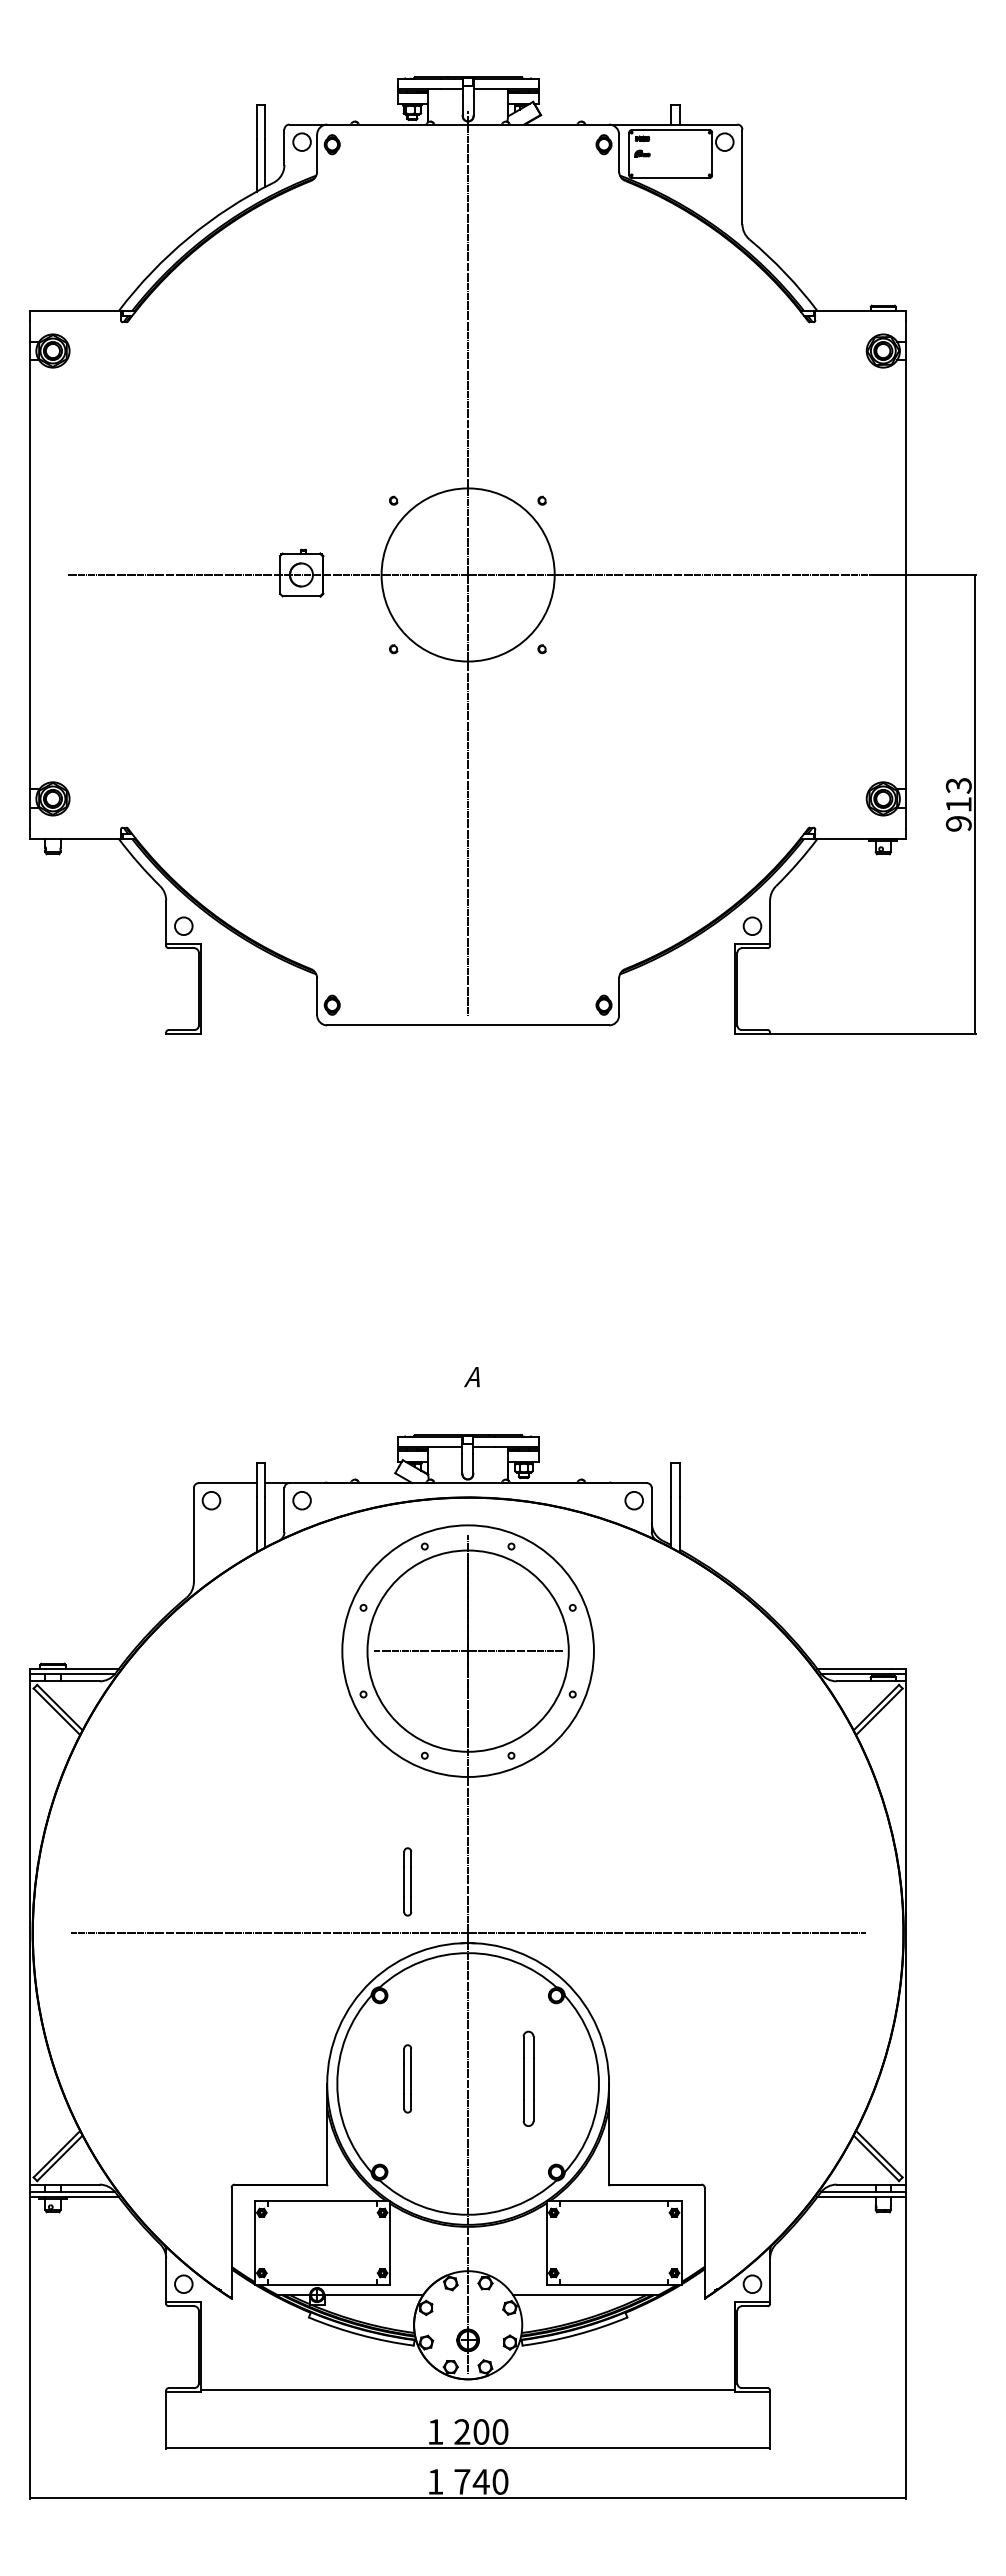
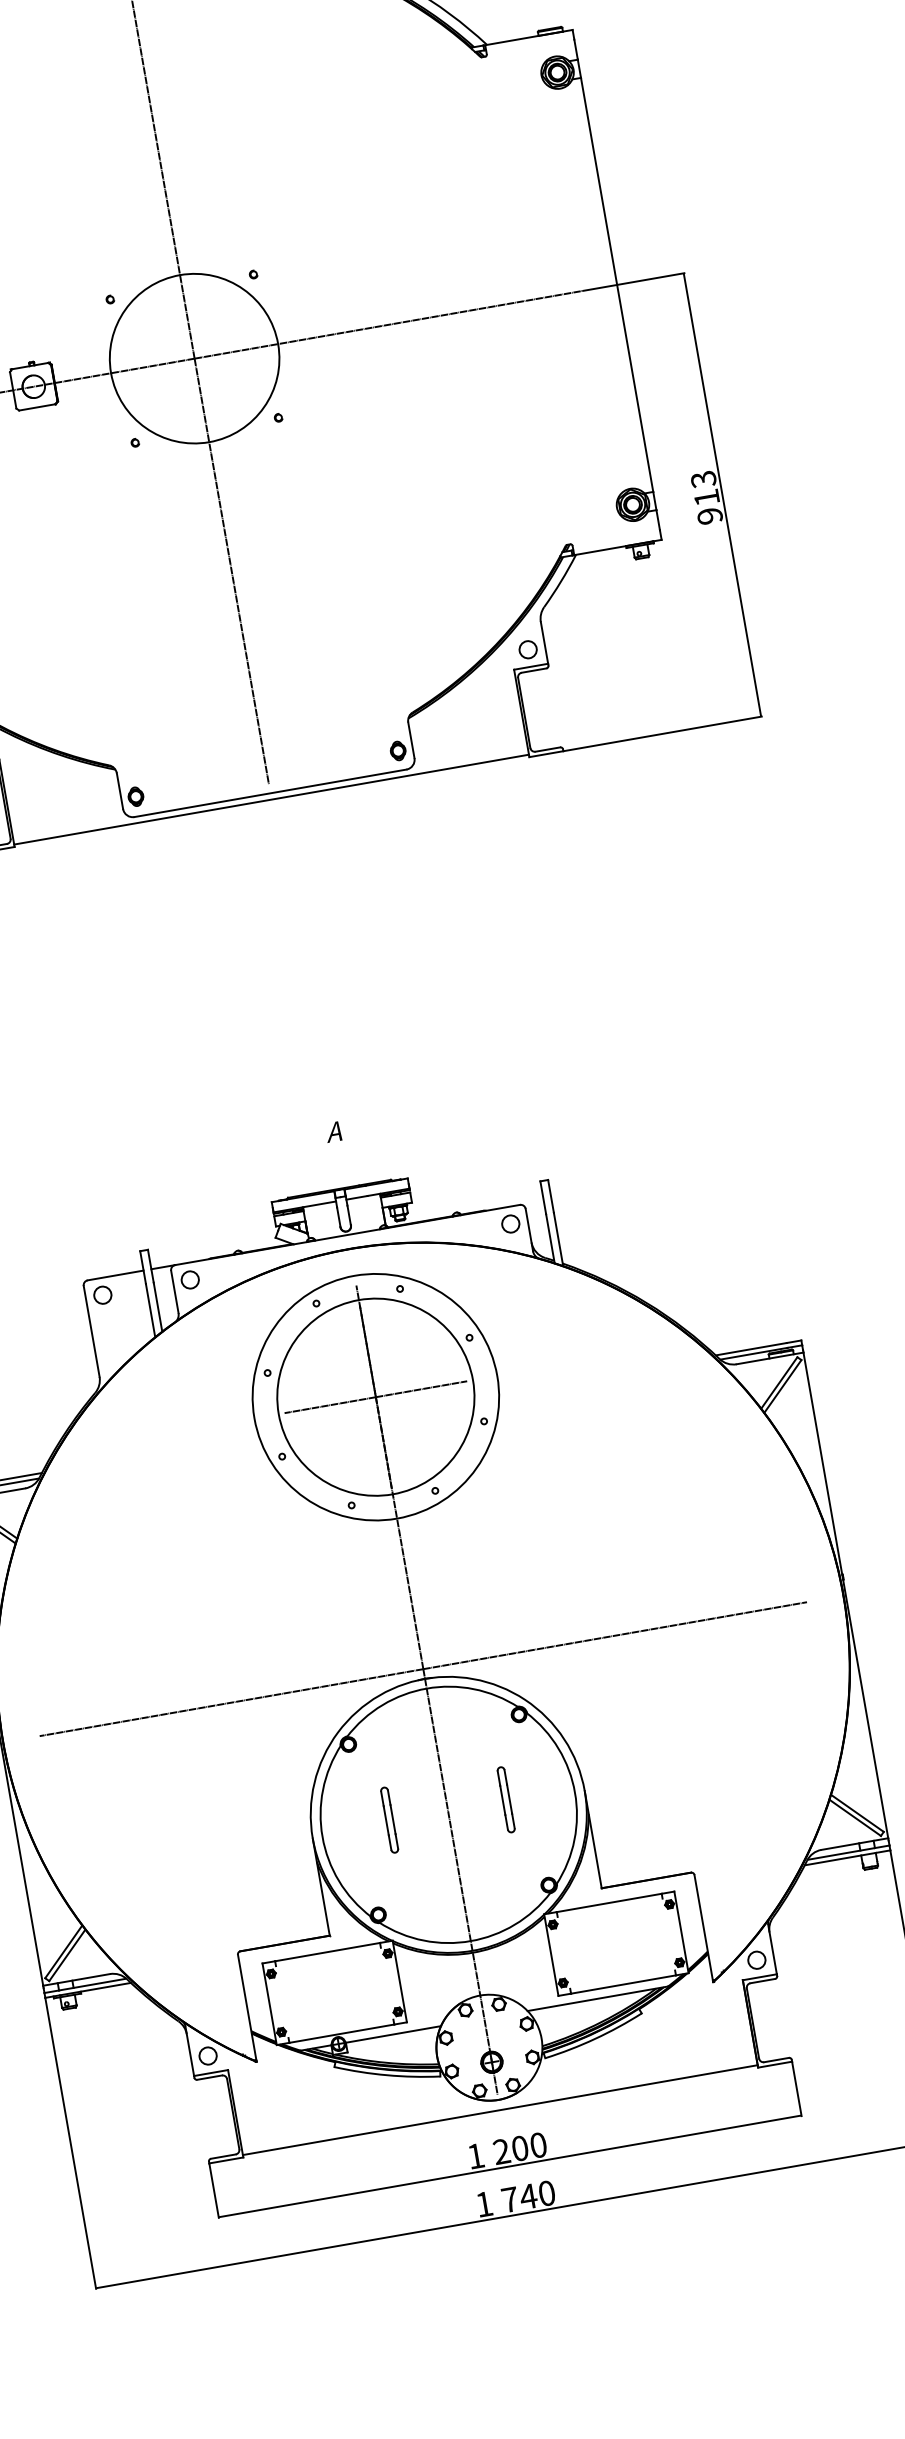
line: (467, 1031) -> (270, 799), added
part: (407, 1881) -> (356, 1629), removed
part: (528, 2078) -> (506, 1799), size x0.71

